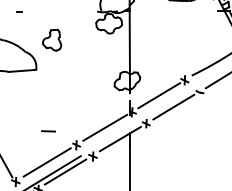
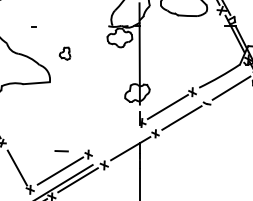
part: (51, 39) -> (64, 53), size x0.6
line: (105, 127) -> (116, 137), removed
line: (48, 131) -> (61, 151), moved

